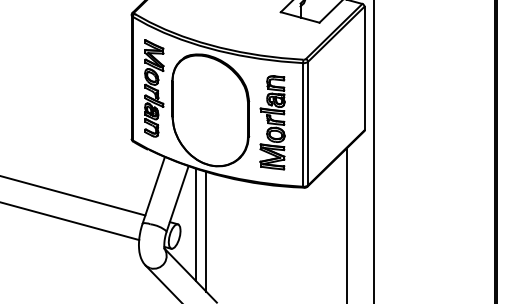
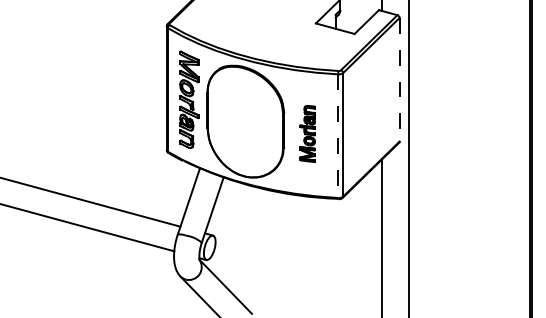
line: (364, 68) -> (399, 79), solid -> dashed
part: (272, 122) -> (307, 133), size x0.6
line: (303, 125) -> (338, 136), solid -> dashed
line: (195, 224) -> (230, 235), removed
line: (206, 231) -> (241, 242), removed

